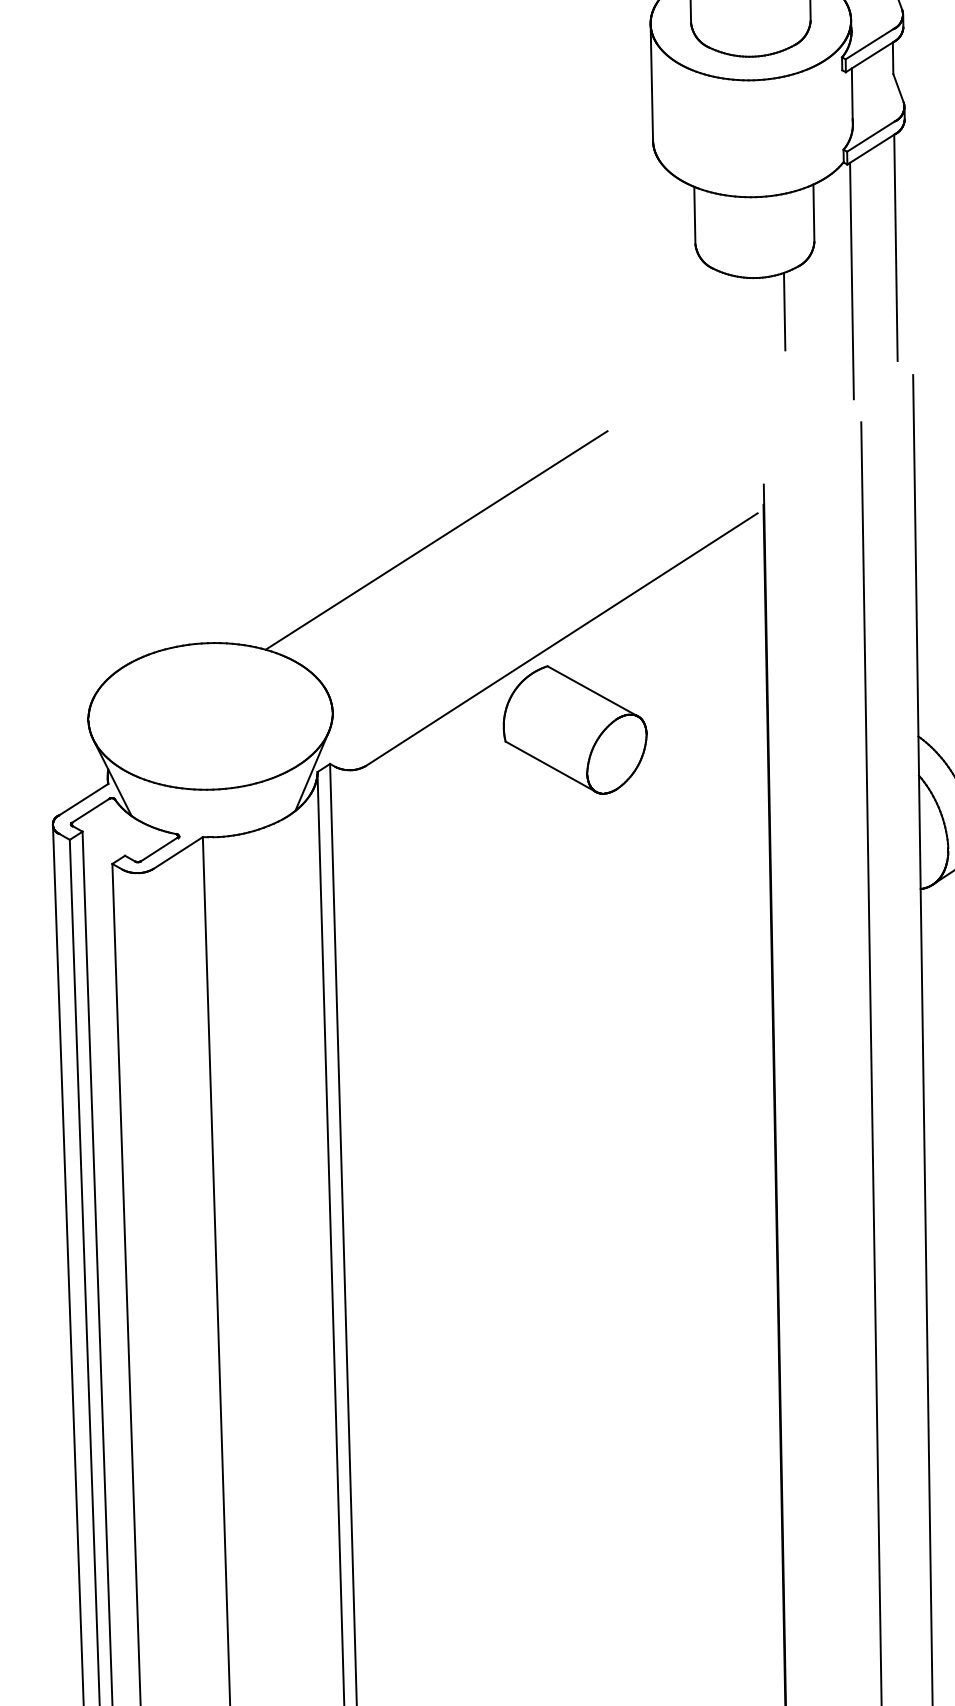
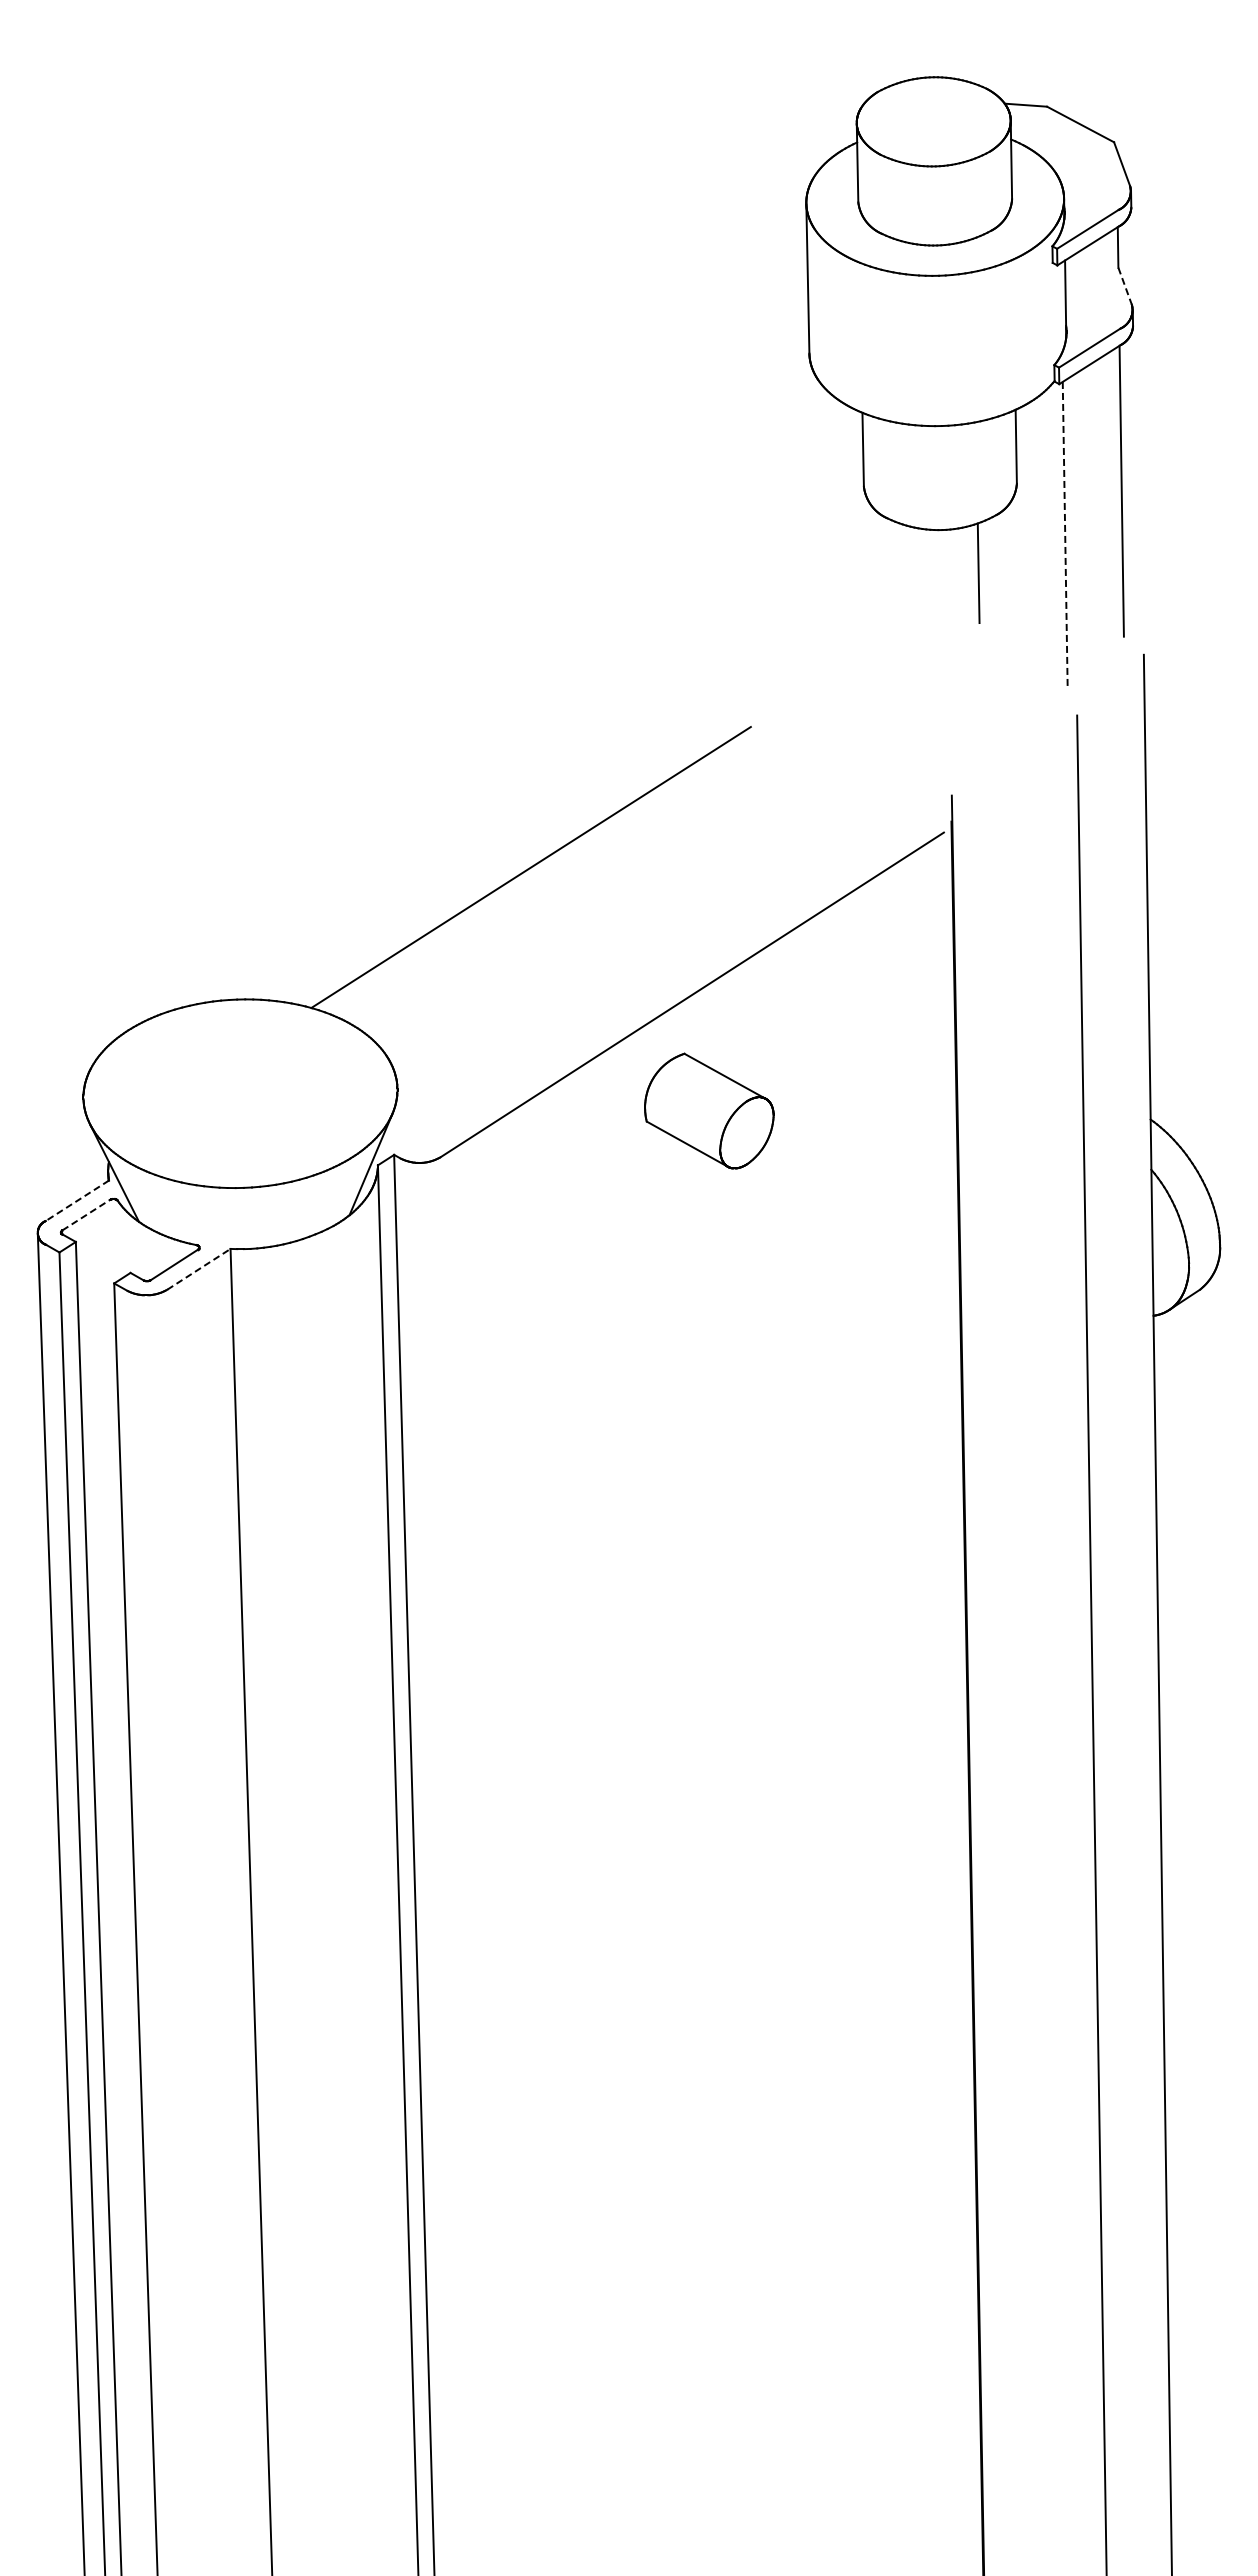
line: (898, 88) -> (1125, 286), solid -> dashed
line: (852, 280) -> (1065, 533), solid -> dashed
part: (575, 729) -> (709, 1110), size x0.7
line: (83, 799) -> (77, 1200), solid -> dashed
line: (90, 810) -> (86, 1214), solid -> dashed
line: (177, 853) -> (198, 1269), solid -> dashed

